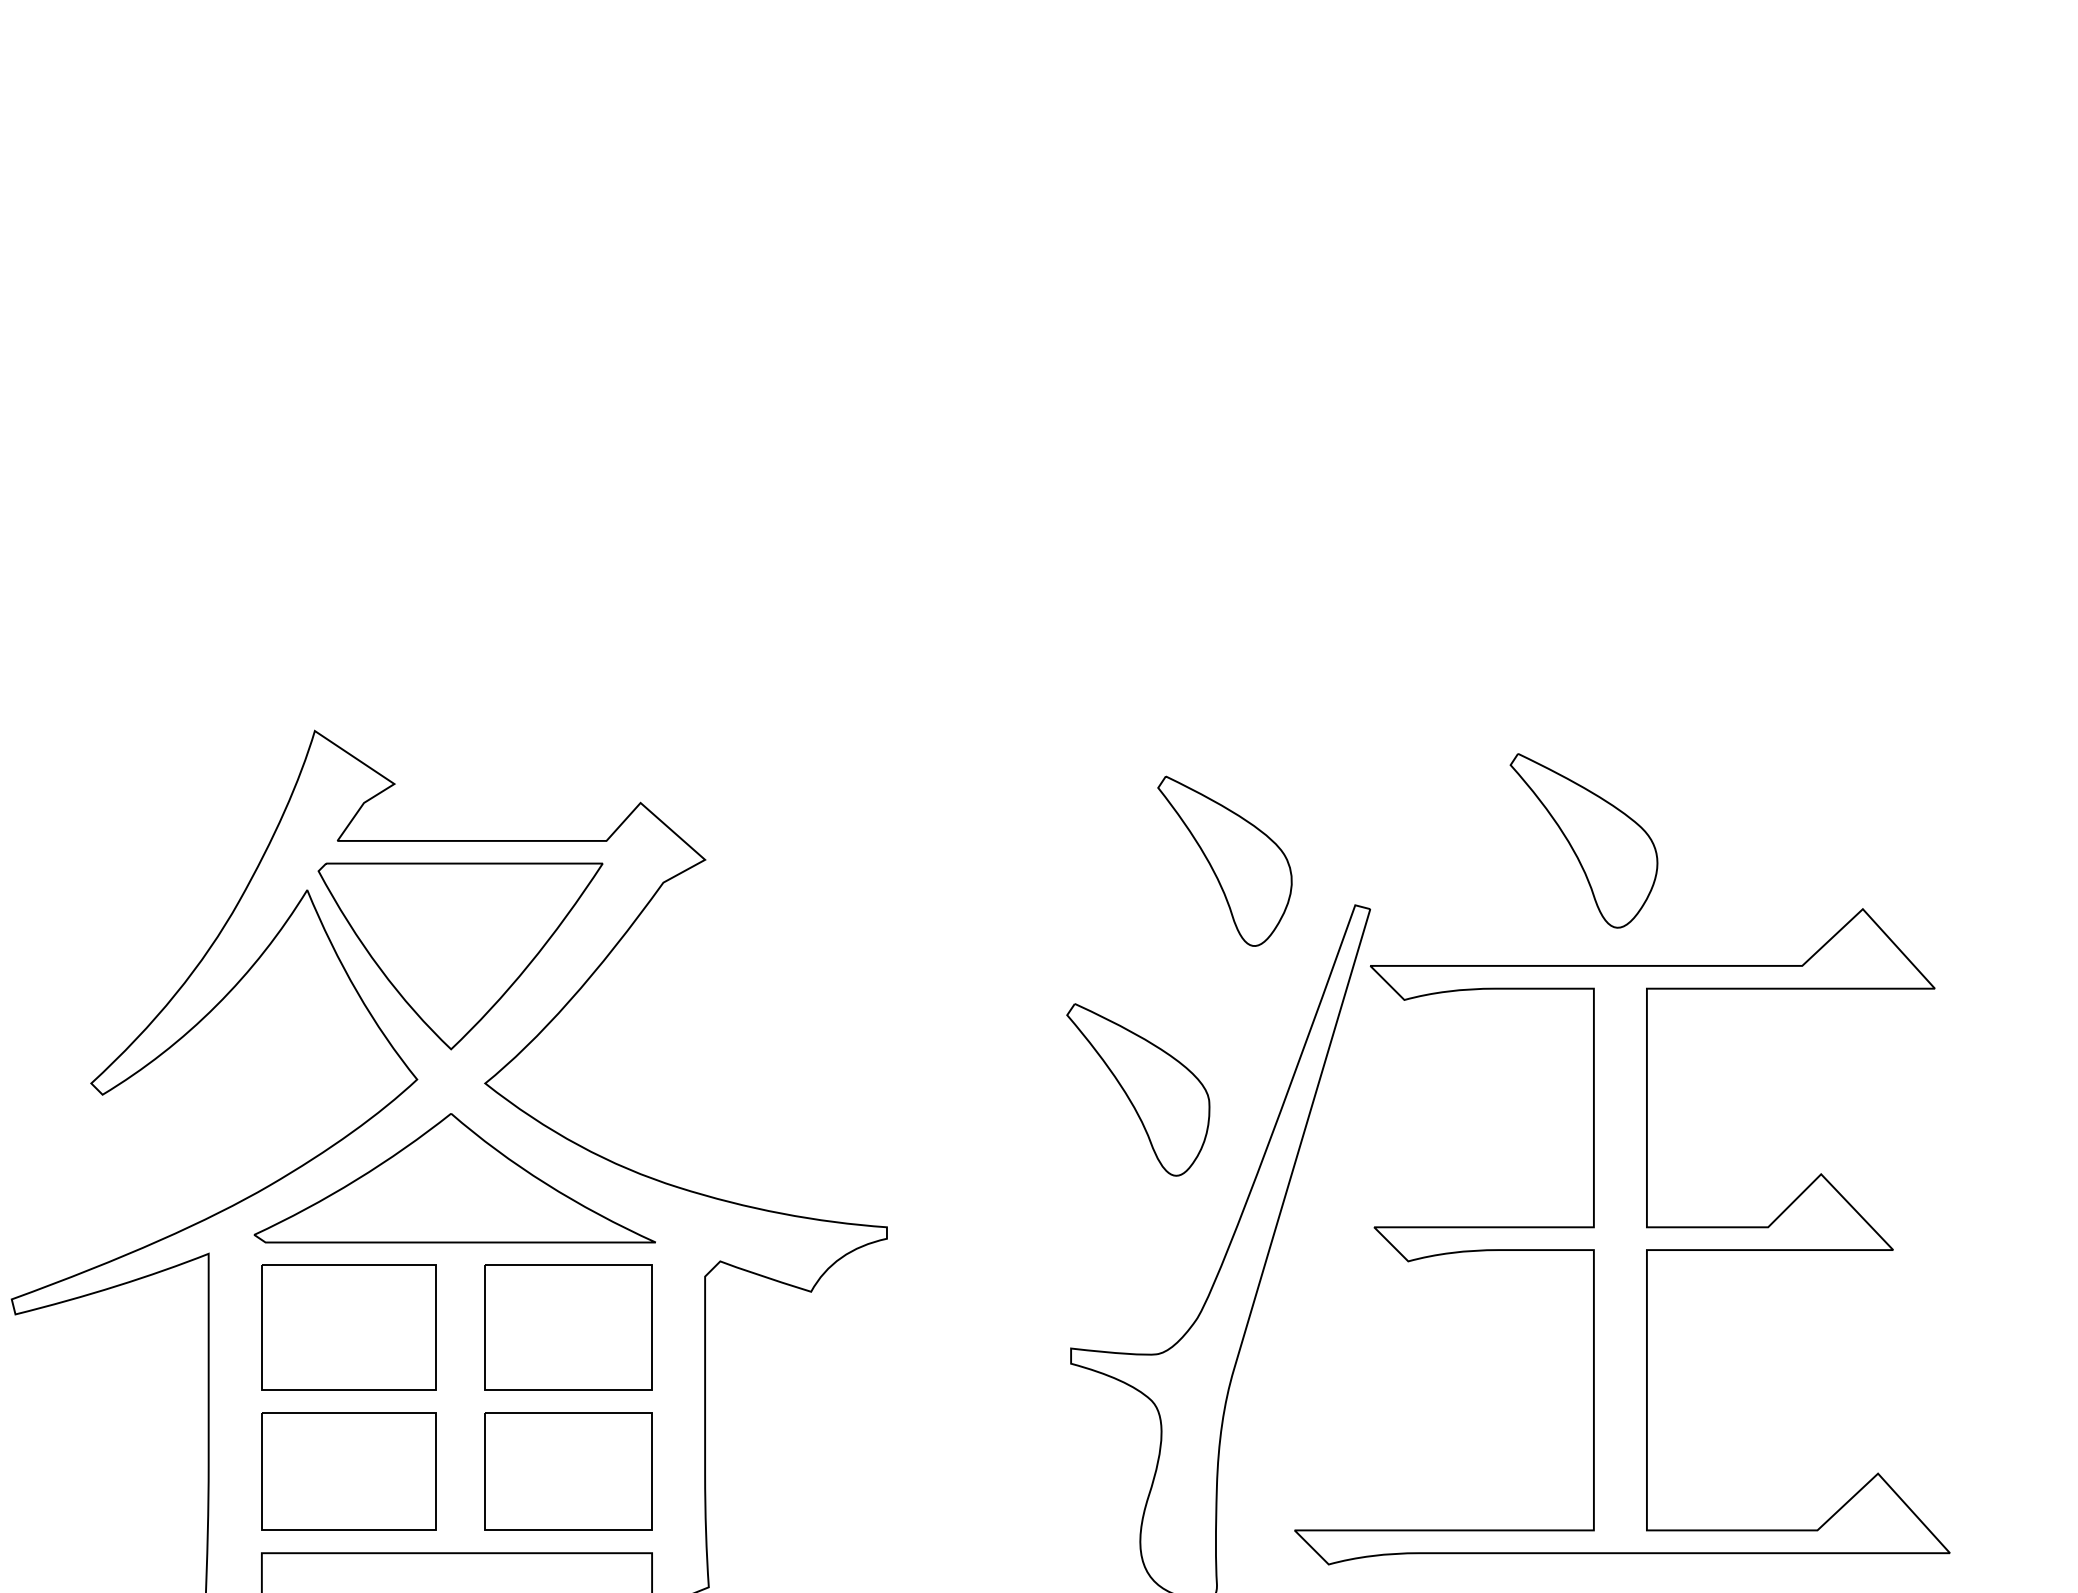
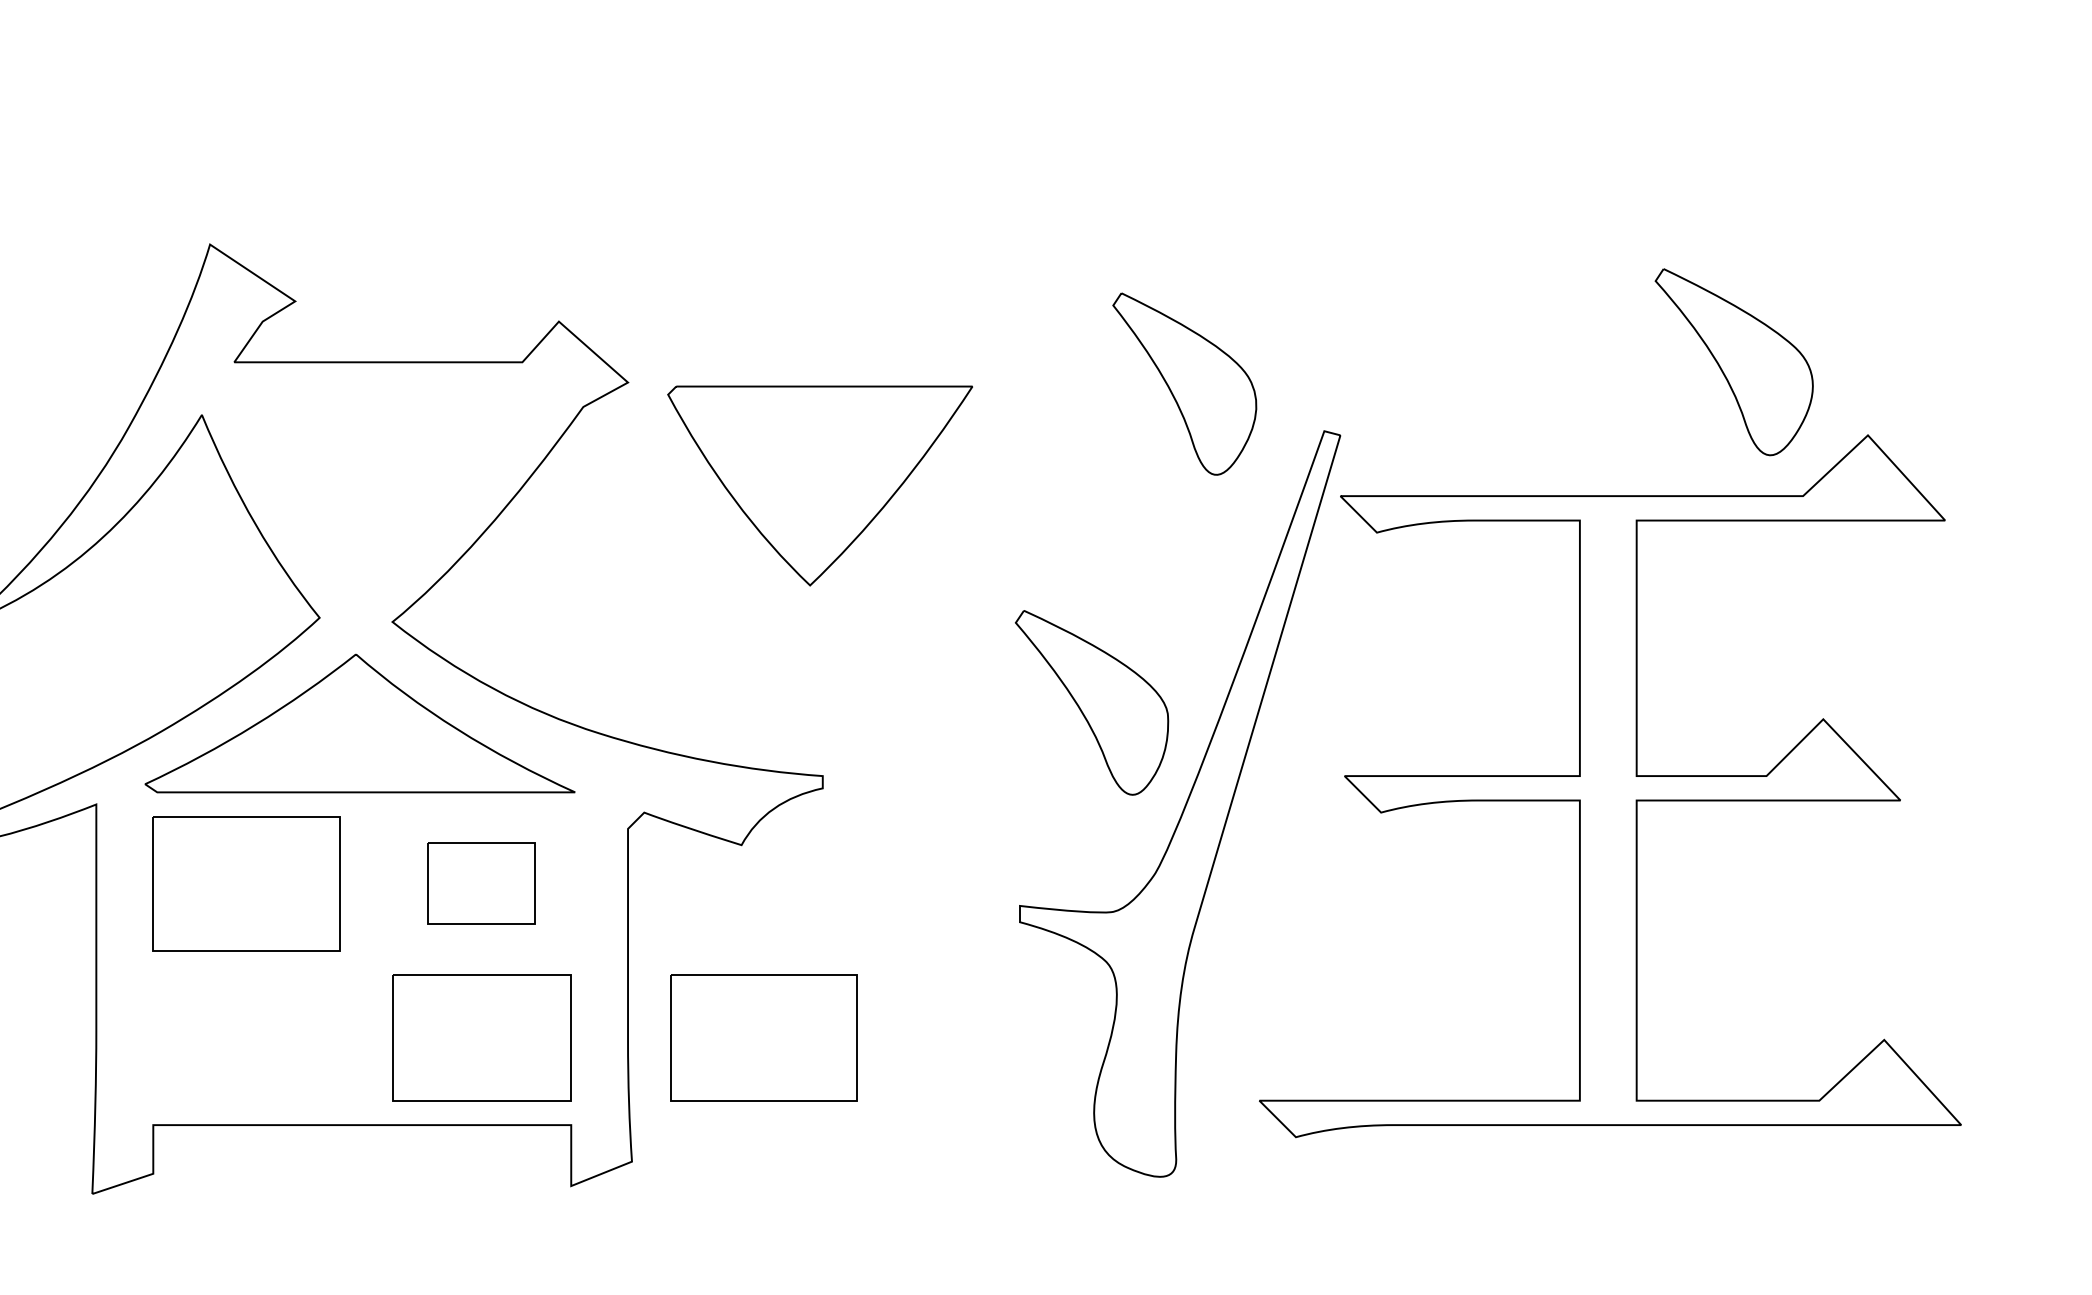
part: (1583, 840) -> (1733, 361), moved
part: (460, 956) -> (820, 486), moved
part: (1138, 1089) -> (1092, 702), moved
part: (568, 1327) -> (481, 883), size x0.6
part: (348, 1471) -> (763, 1037), moved

